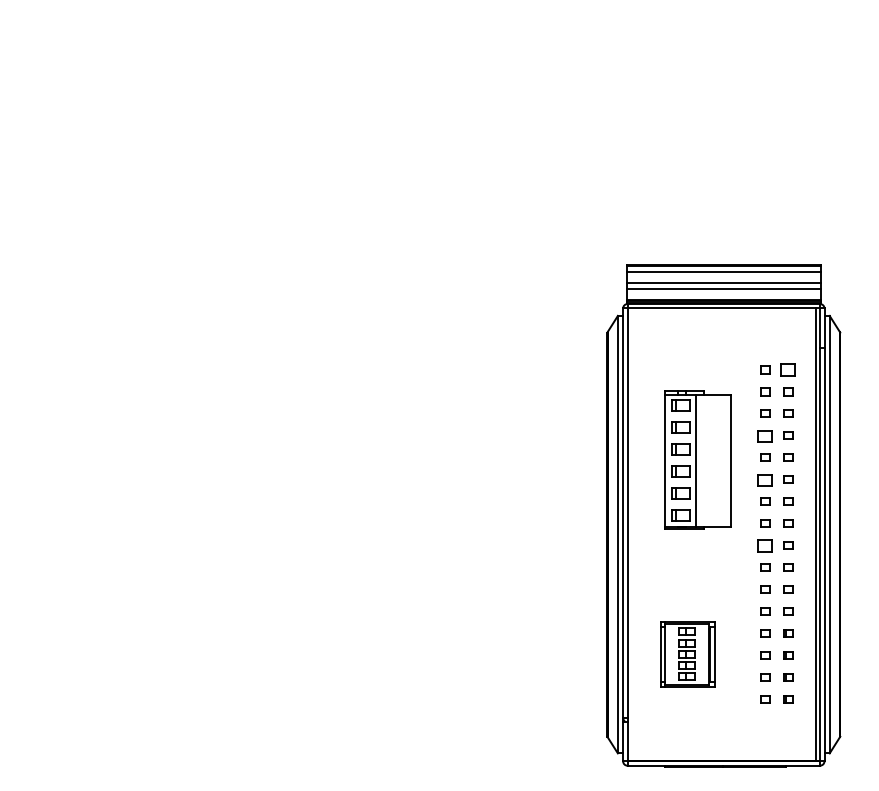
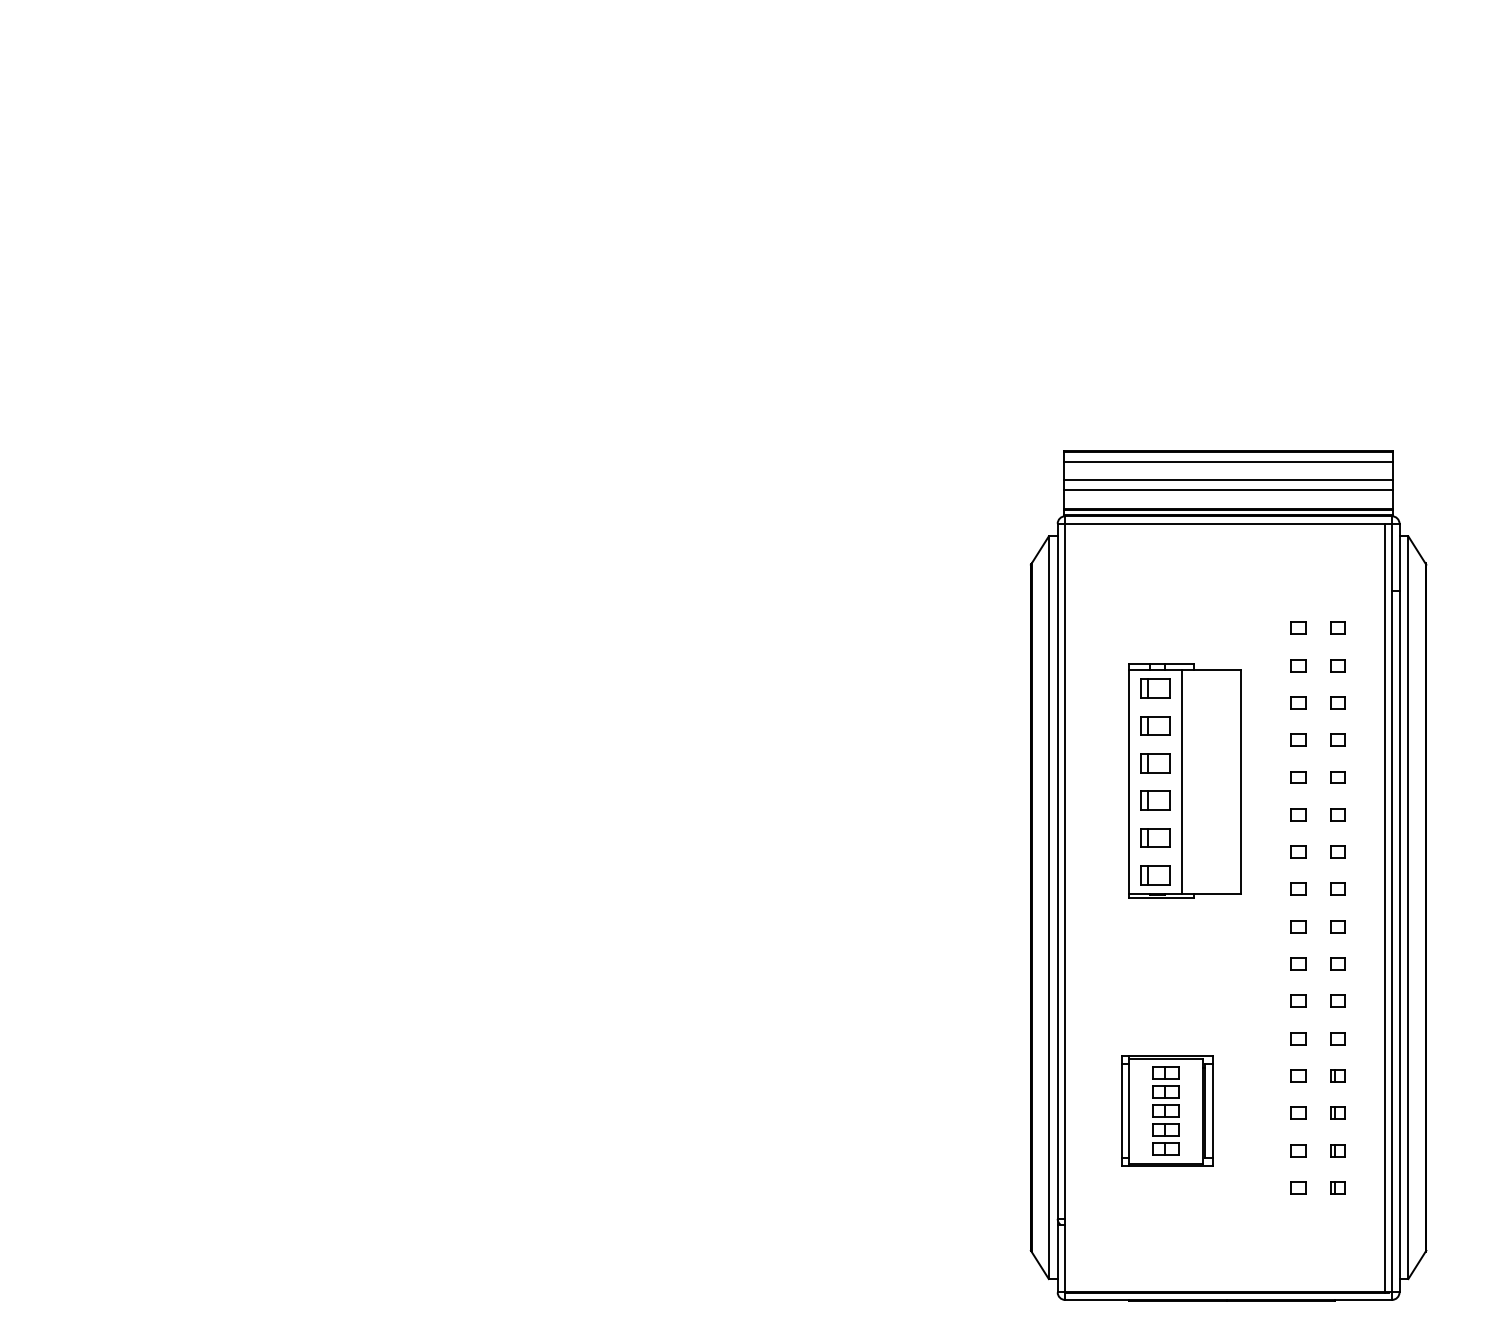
part: (788, 369) -> (1338, 627), size x0.62
part: (765, 435) -> (1299, 739), size x0.62
part: (765, 479) -> (1299, 814), size x0.62
part: (765, 545) -> (1299, 926), size x0.62

